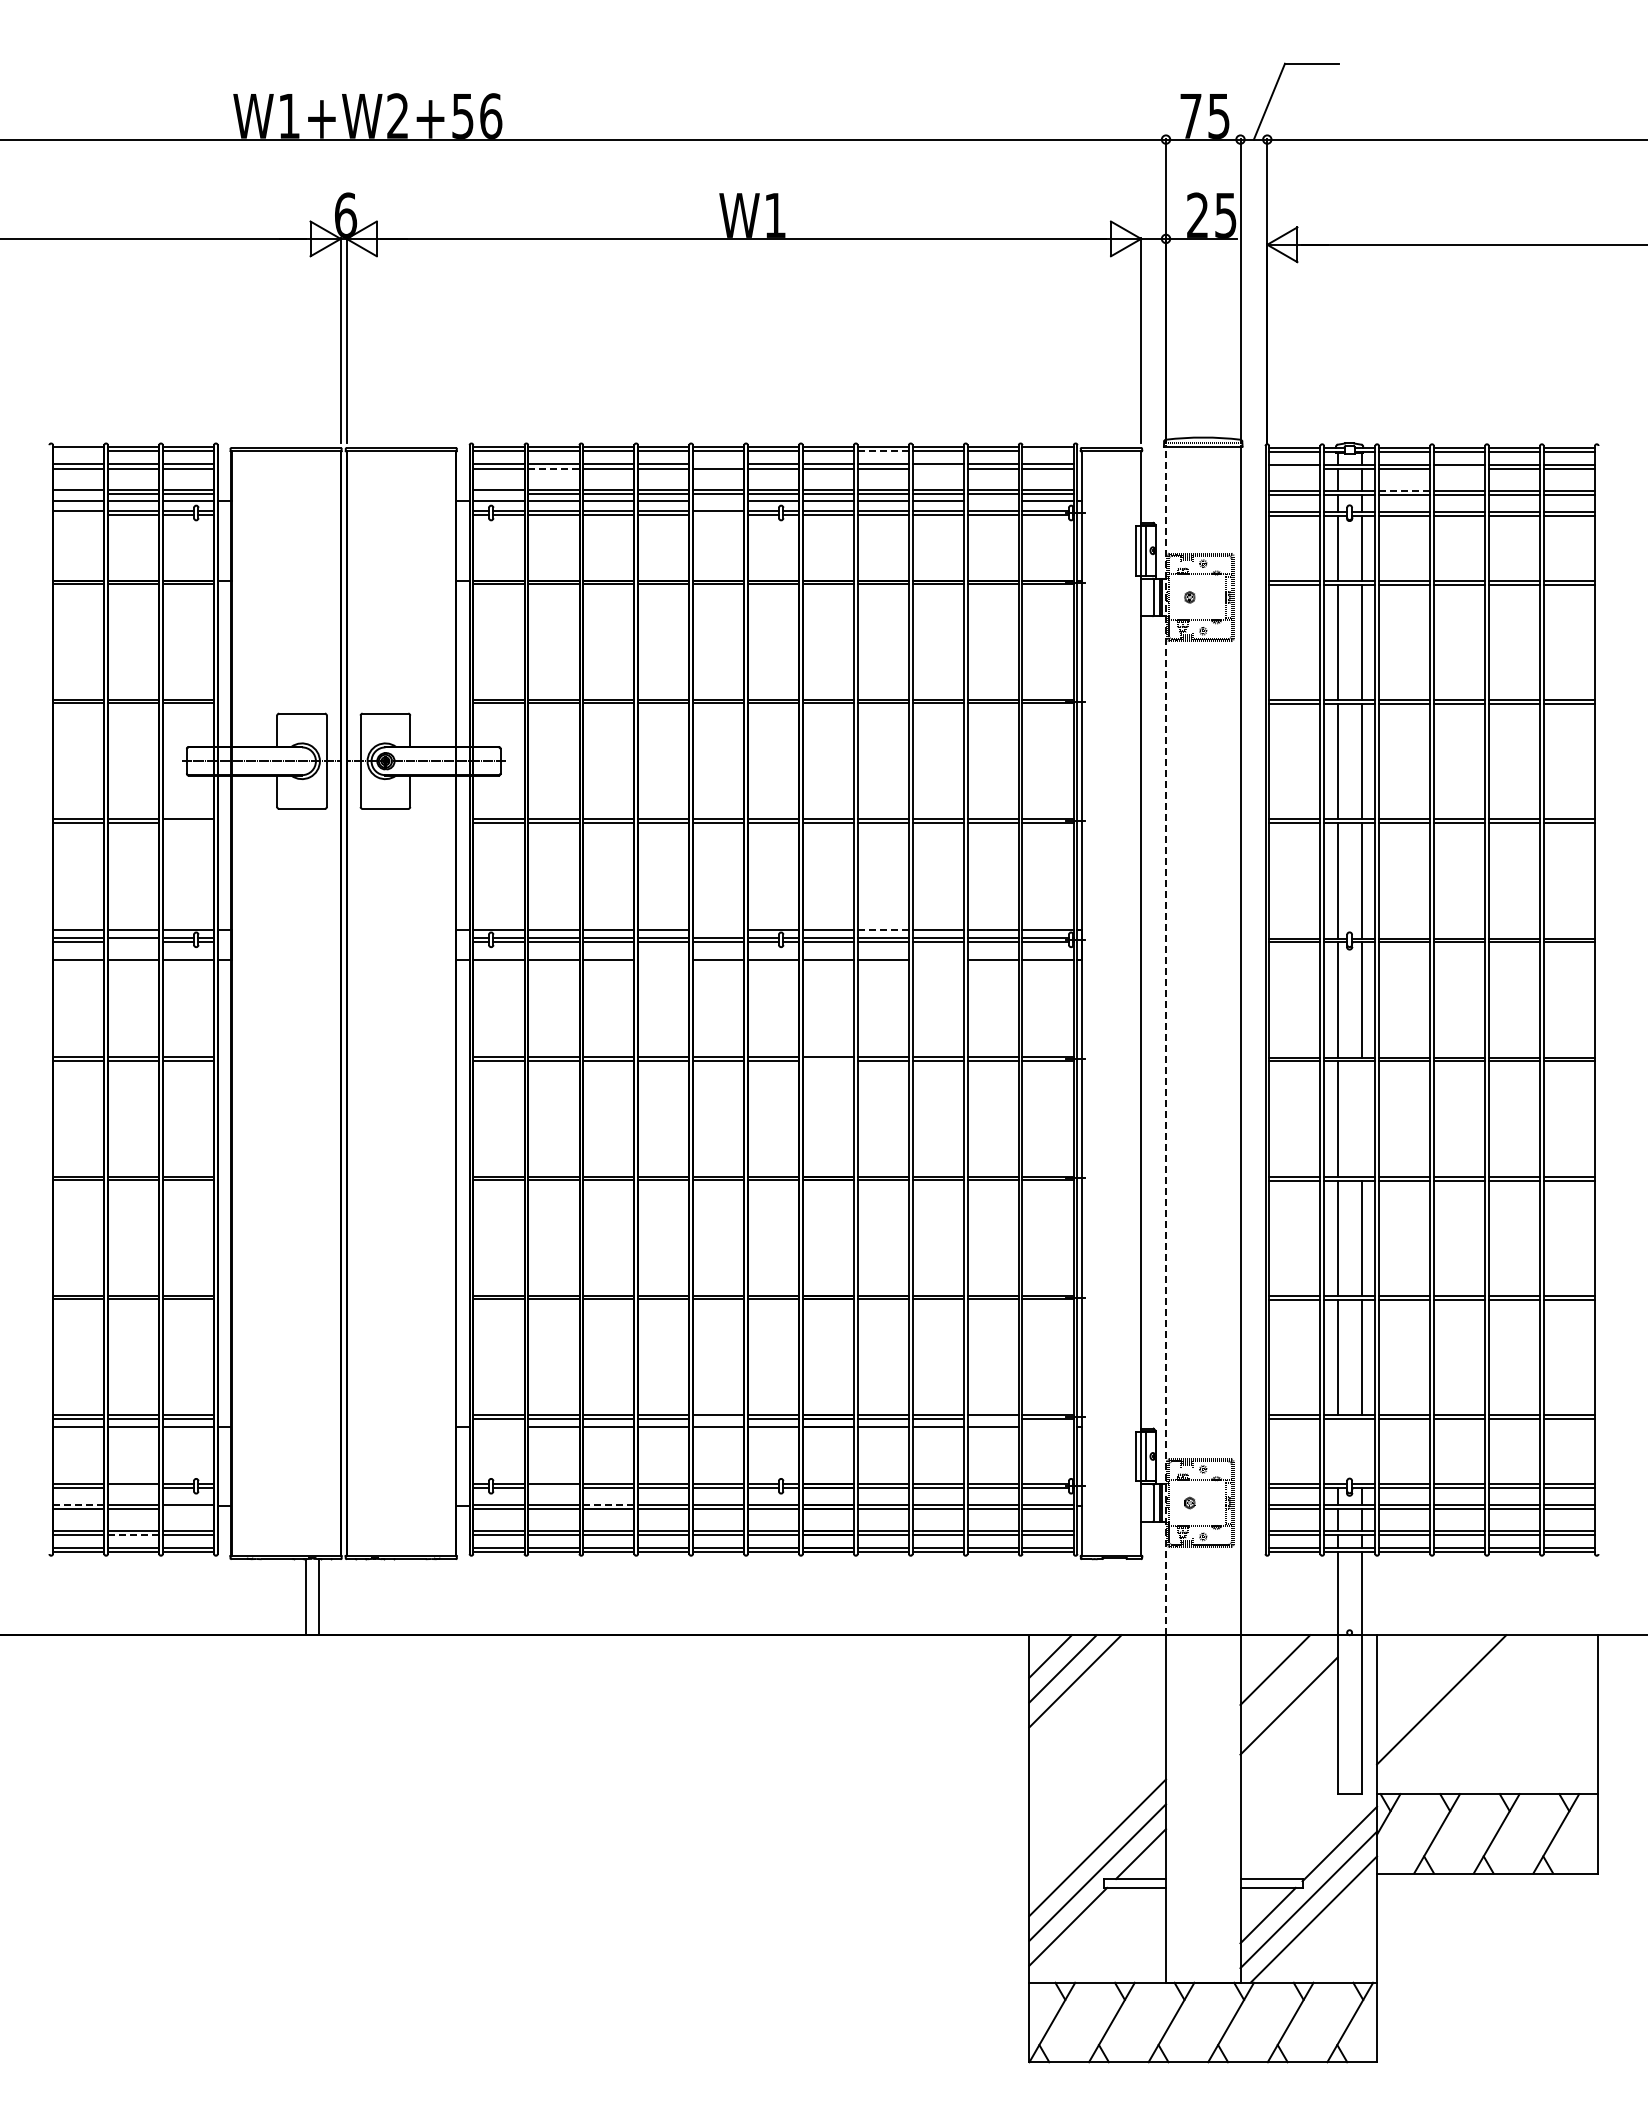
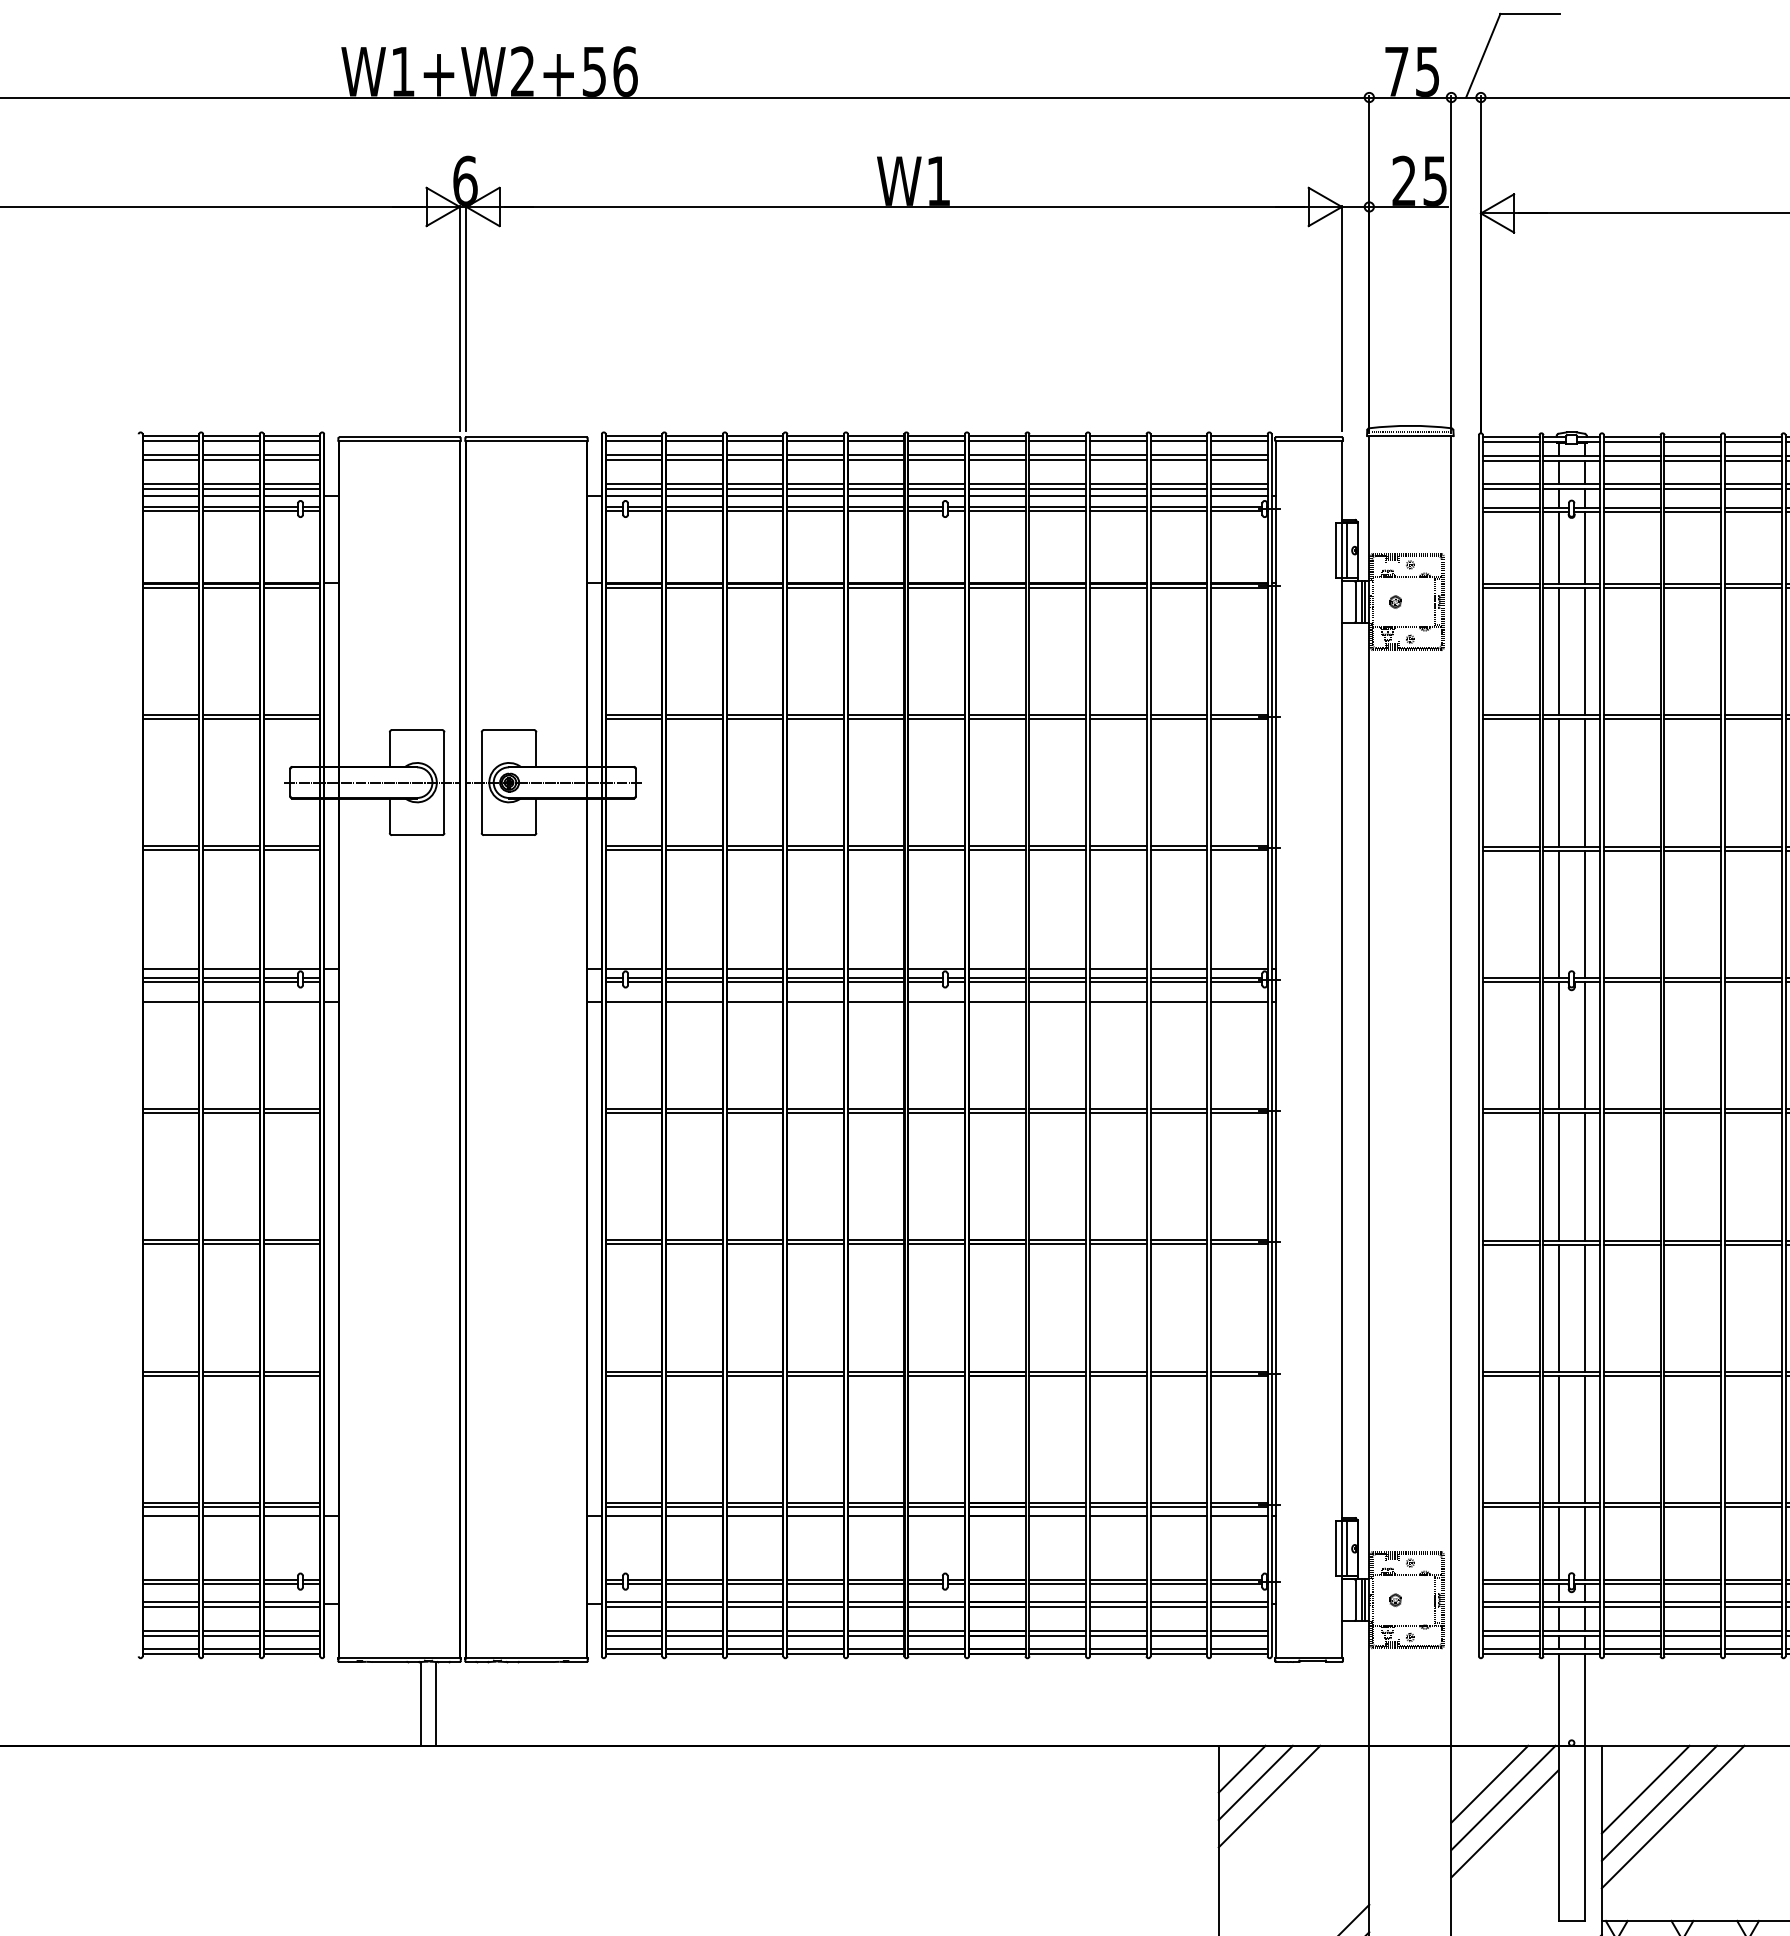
line: (78, 451) -> (170, 441), added
line: (883, 451) -> (1057, 441), dashed -> solid
line: (1047, 451) -> (1238, 441), added
line: (718, 464) -> (876, 455), added
line: (553, 468) -> (694, 459), dashed -> solid
line: (937, 468) -> (1117, 459), added
line: (1294, 469) -> (1510, 461), added
line: (1459, 469) -> (1692, 461), added
line: (1404, 490) -> (1632, 484), dashed -> solid
line: (78, 494) -> (170, 488), added
line: (498, 494) -> (633, 488), added
line: (718, 501) -> (876, 496), added
line: (992, 501) -> (1178, 496), added
line: (78, 514) -> (170, 510), added
line: (718, 514) -> (876, 510), added
line: (188, 822) -> (291, 850), added
line: (718, 930) -> (876, 969), added
line: (883, 930) -> (1057, 969), dashed -> solid
line: (133, 941) -> (231, 981), added
line: (663, 959) -> (815, 1001), added
line: (937, 959) -> (1117, 1001), added
line: (1166, 1040) -> (1369, 1090), dashed -> solid
line: (828, 1061) -> (997, 1113), added
line: (1361, 1118) -> (1584, 1176), added
line: (718, 1418) -> (876, 1506), added
line: (992, 1418) -> (1178, 1506), added
line: (498, 1426) -> (633, 1515), added
line: (1047, 1426) -> (1238, 1515), added
line: (1337, 1451) -> (1558, 1543), added
line: (1361, 1451) -> (1584, 1543), added
line: (133, 1488) -> (231, 1584), added
line: (553, 1488) -> (694, 1584), added
line: (78, 1504) -> (170, 1601), dashed -> solid
line: (608, 1504) -> (754, 1601), dashed -> solid
line: (188, 1509) -> (291, 1607), added
line: (133, 1535) -> (231, 1635), dashed -> solid
line: (1416, 1674) -> (1645, 1789), added
line: (1287, 1682) -> (1503, 1797), added
line: (1429, 1687) -> (1659, 1803), added

